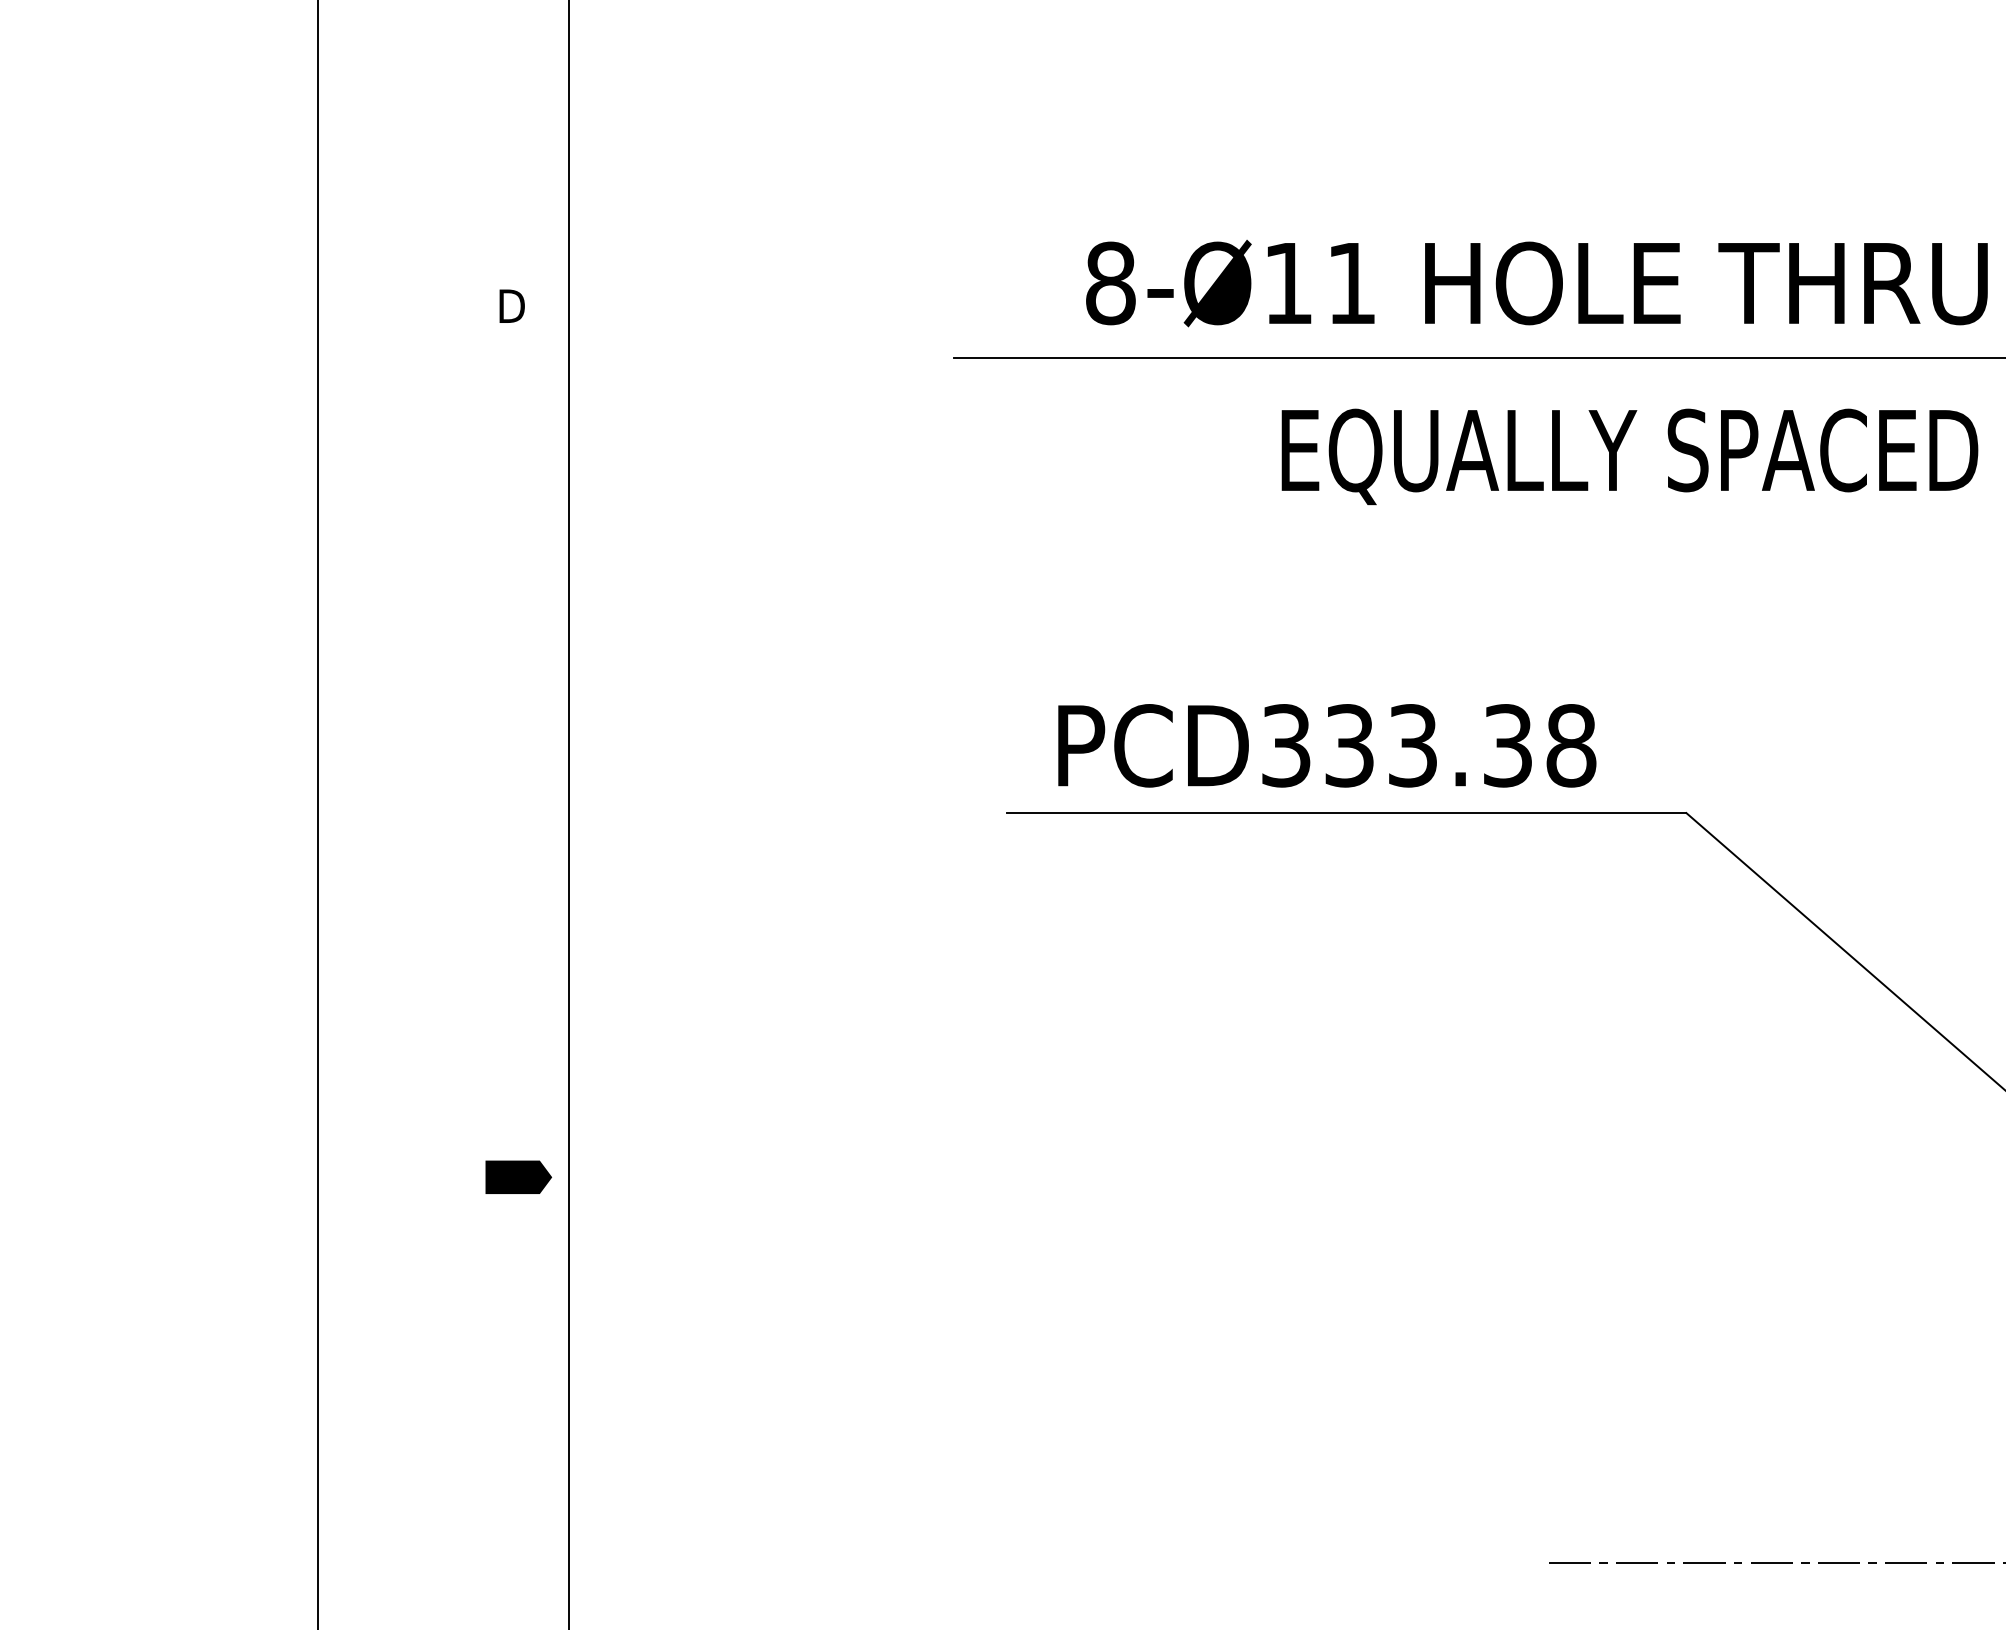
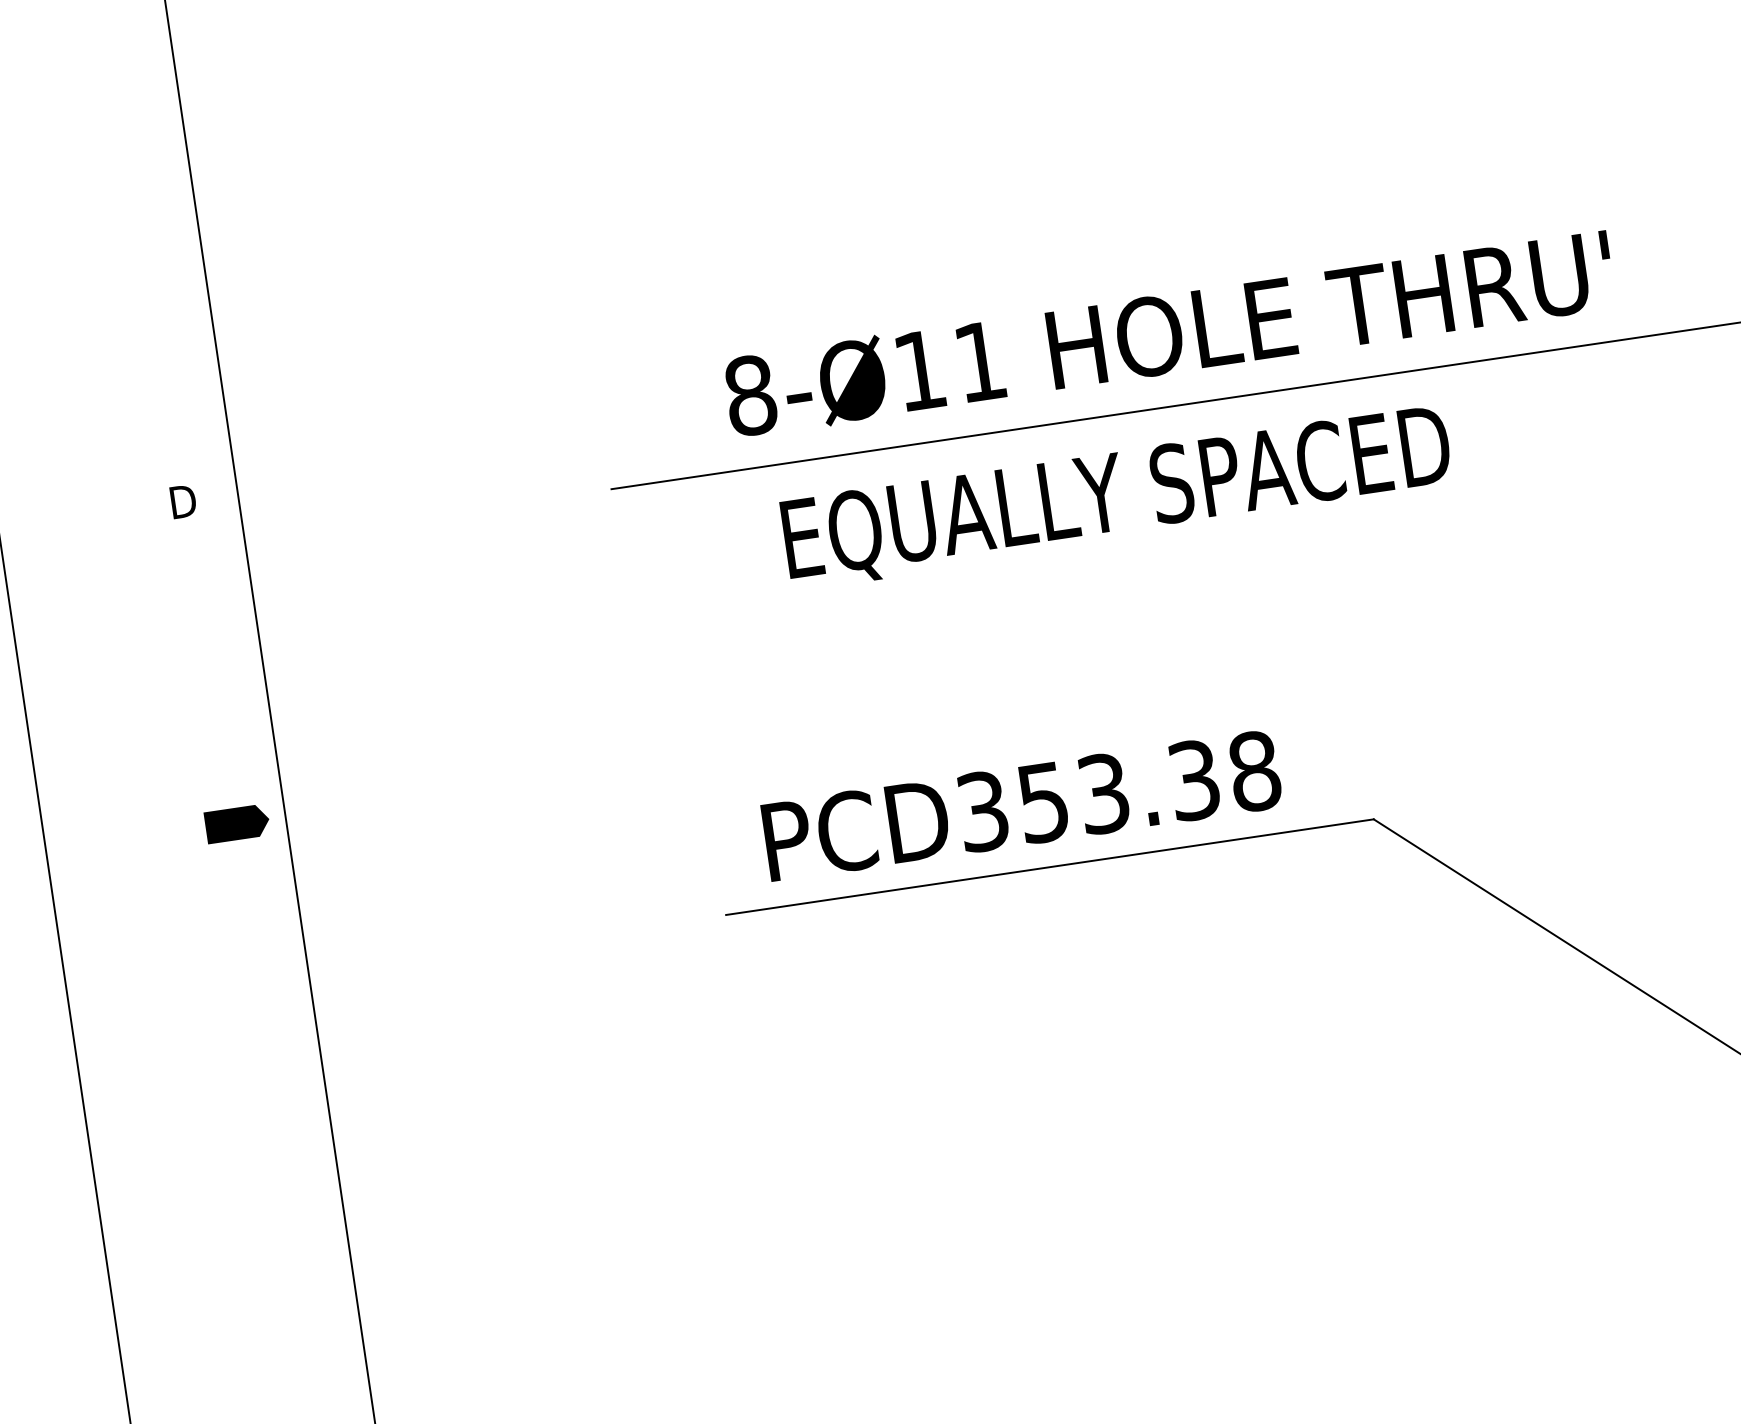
text: (1629, 456) -> (1116, 497), moved
text: (1349, 745) -> (1043, 802), PCD333.38 -> PCD353.38
line: (518, 1176) -> (237, 823), moved

